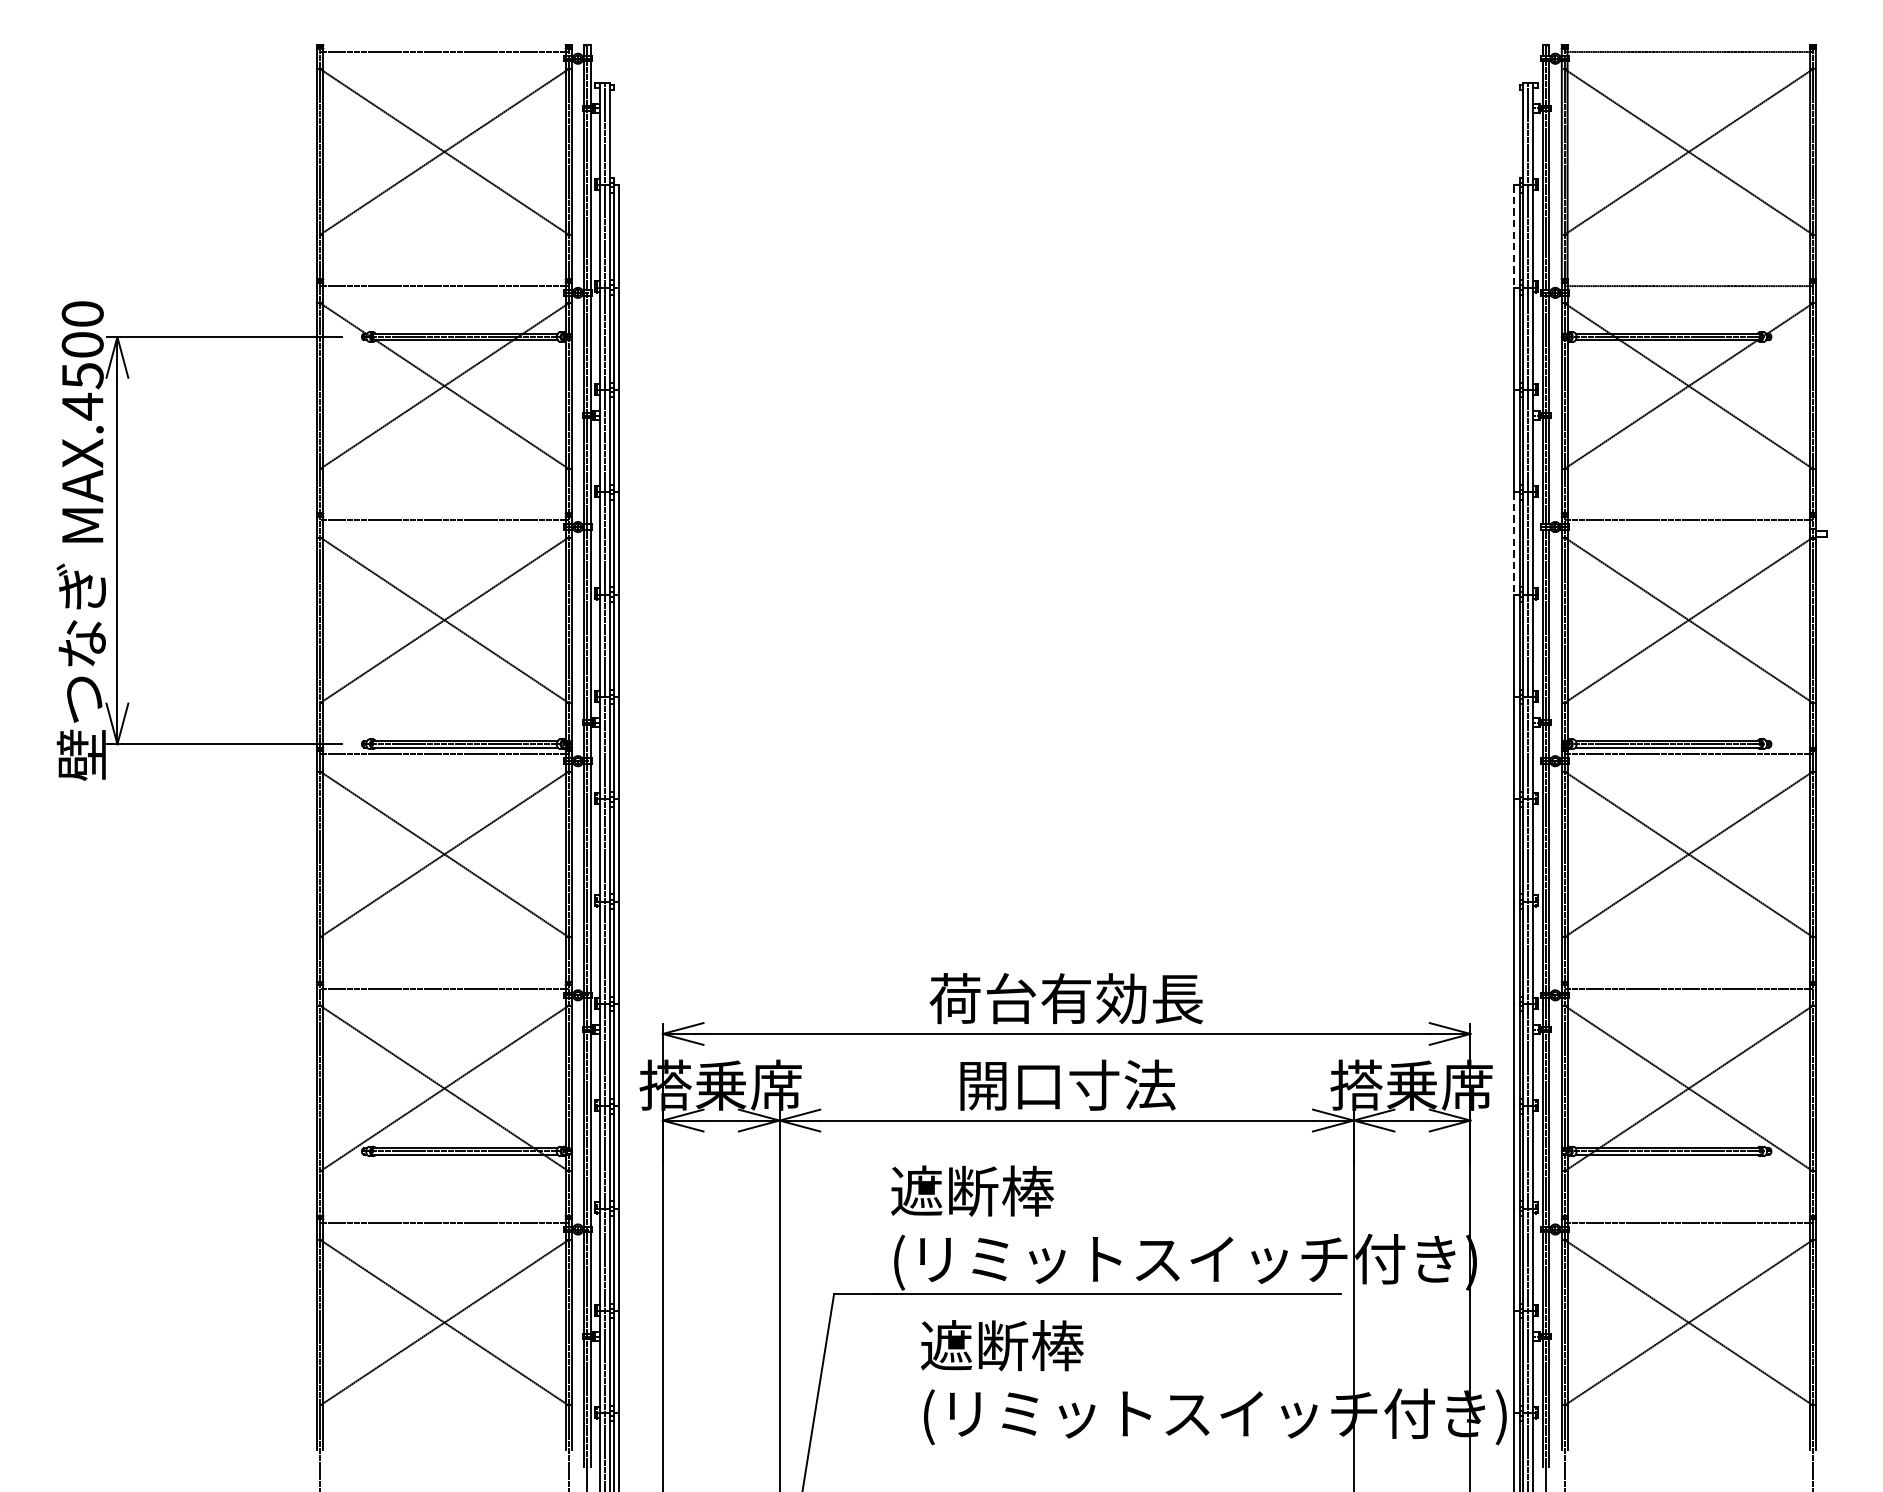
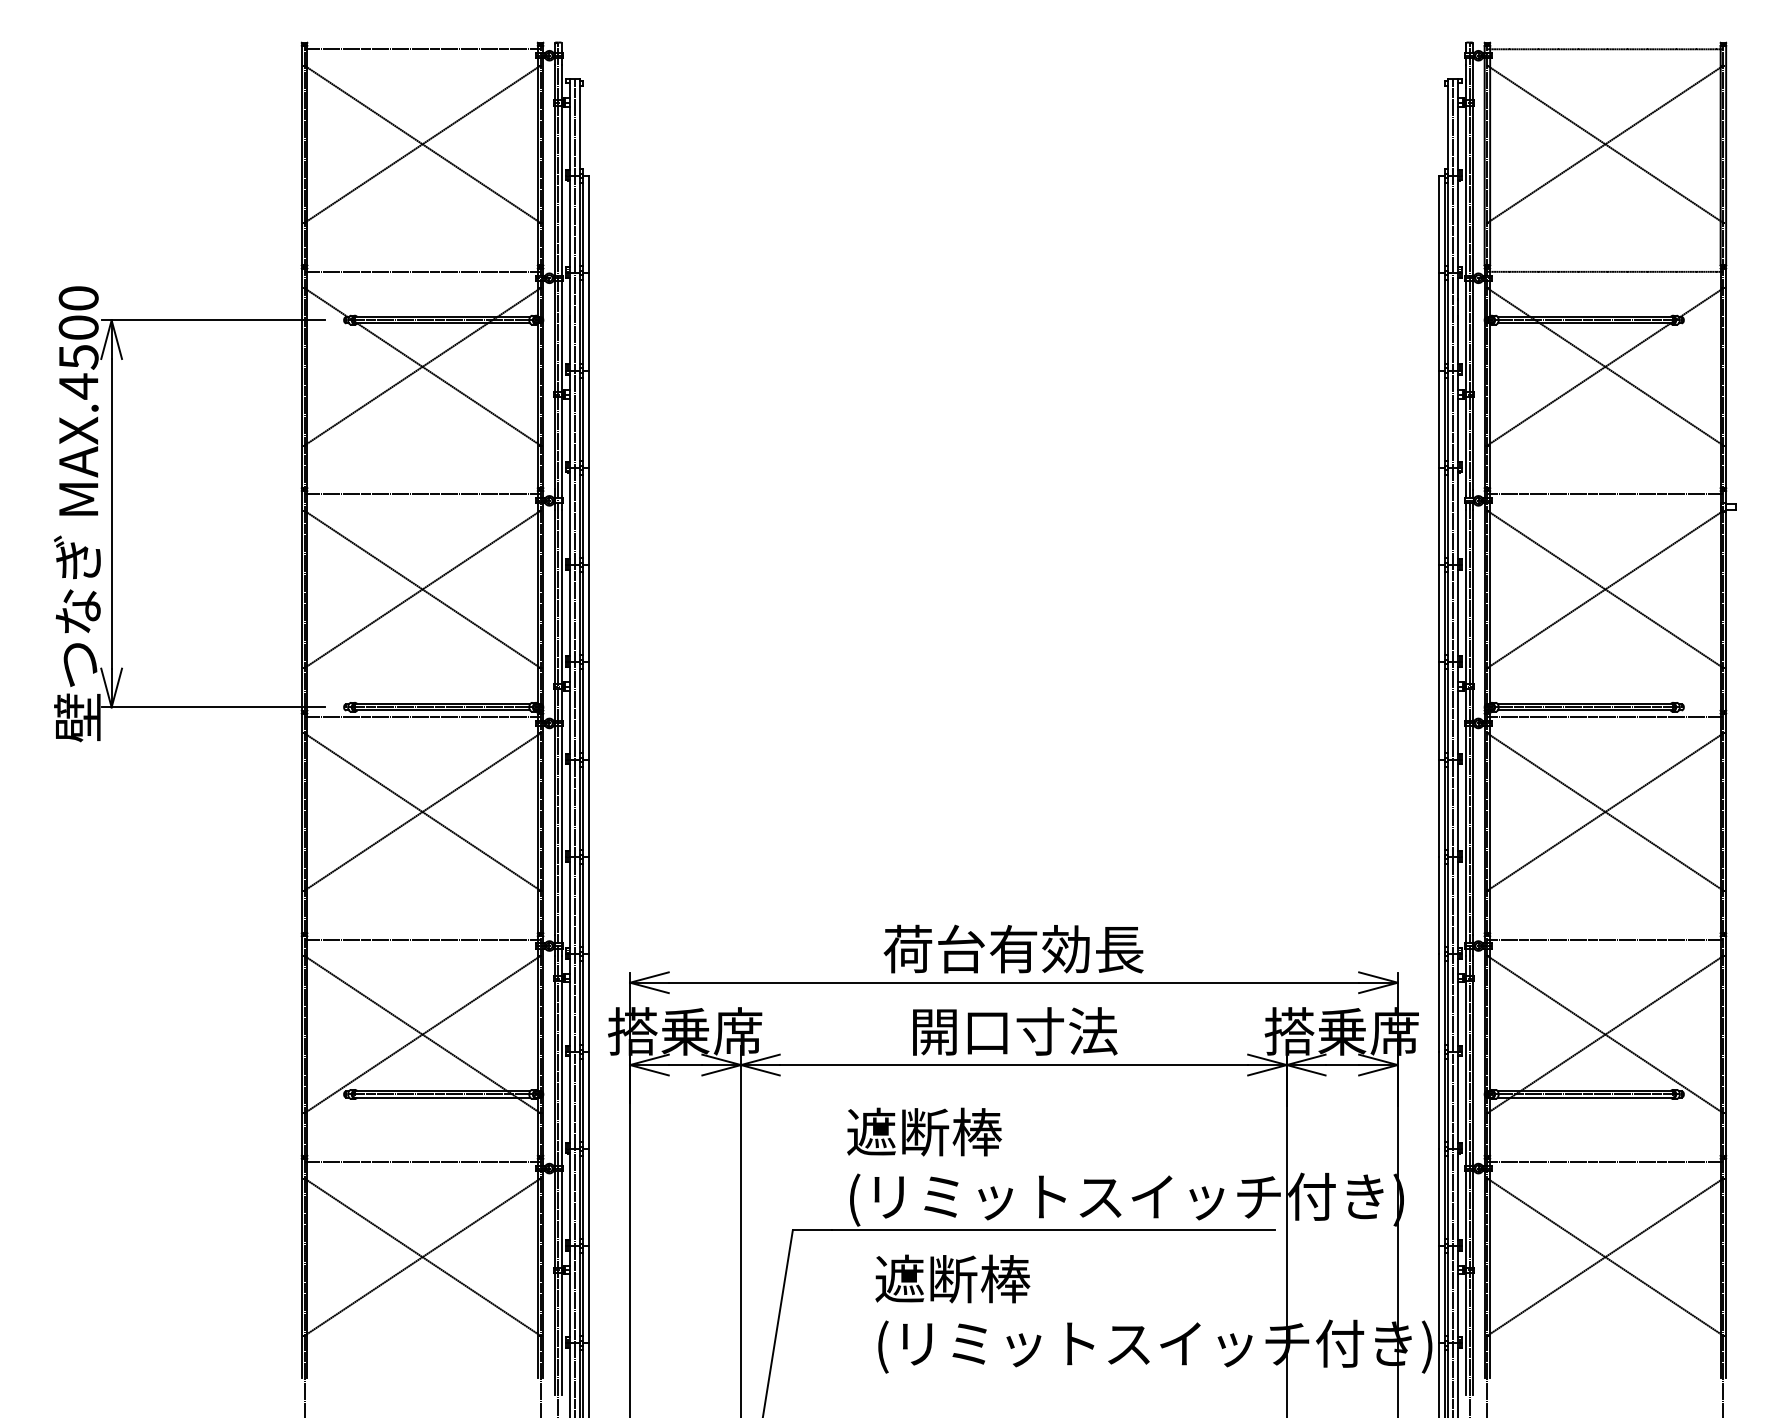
line: (1514, 236) -> (1439, 224), dashed -> solid
line: (1514, 543) -> (1439, 516), dashed -> solid

